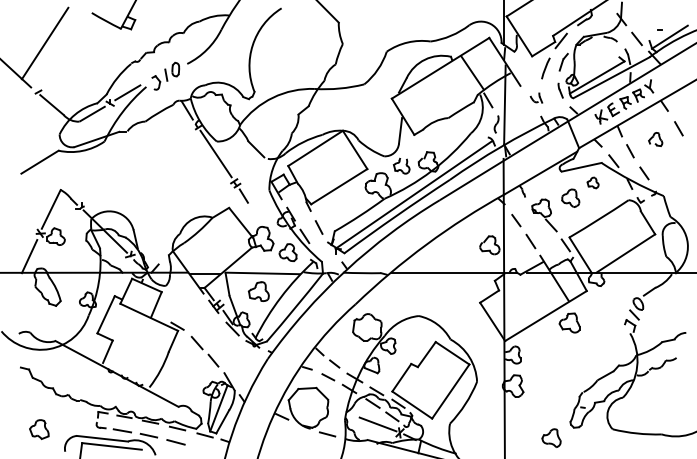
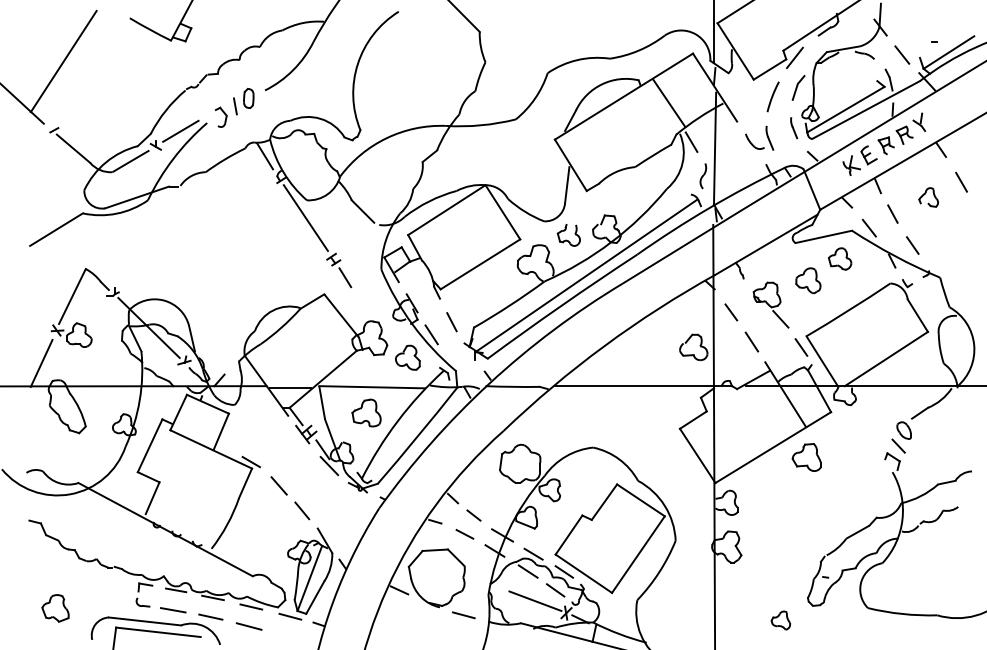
part: (536, 97) -> (759, 137), size x1.67
part: (592, 182) -> (839, 258), size x1.43
part: (550, 437) -> (779, 619), size x0.71

